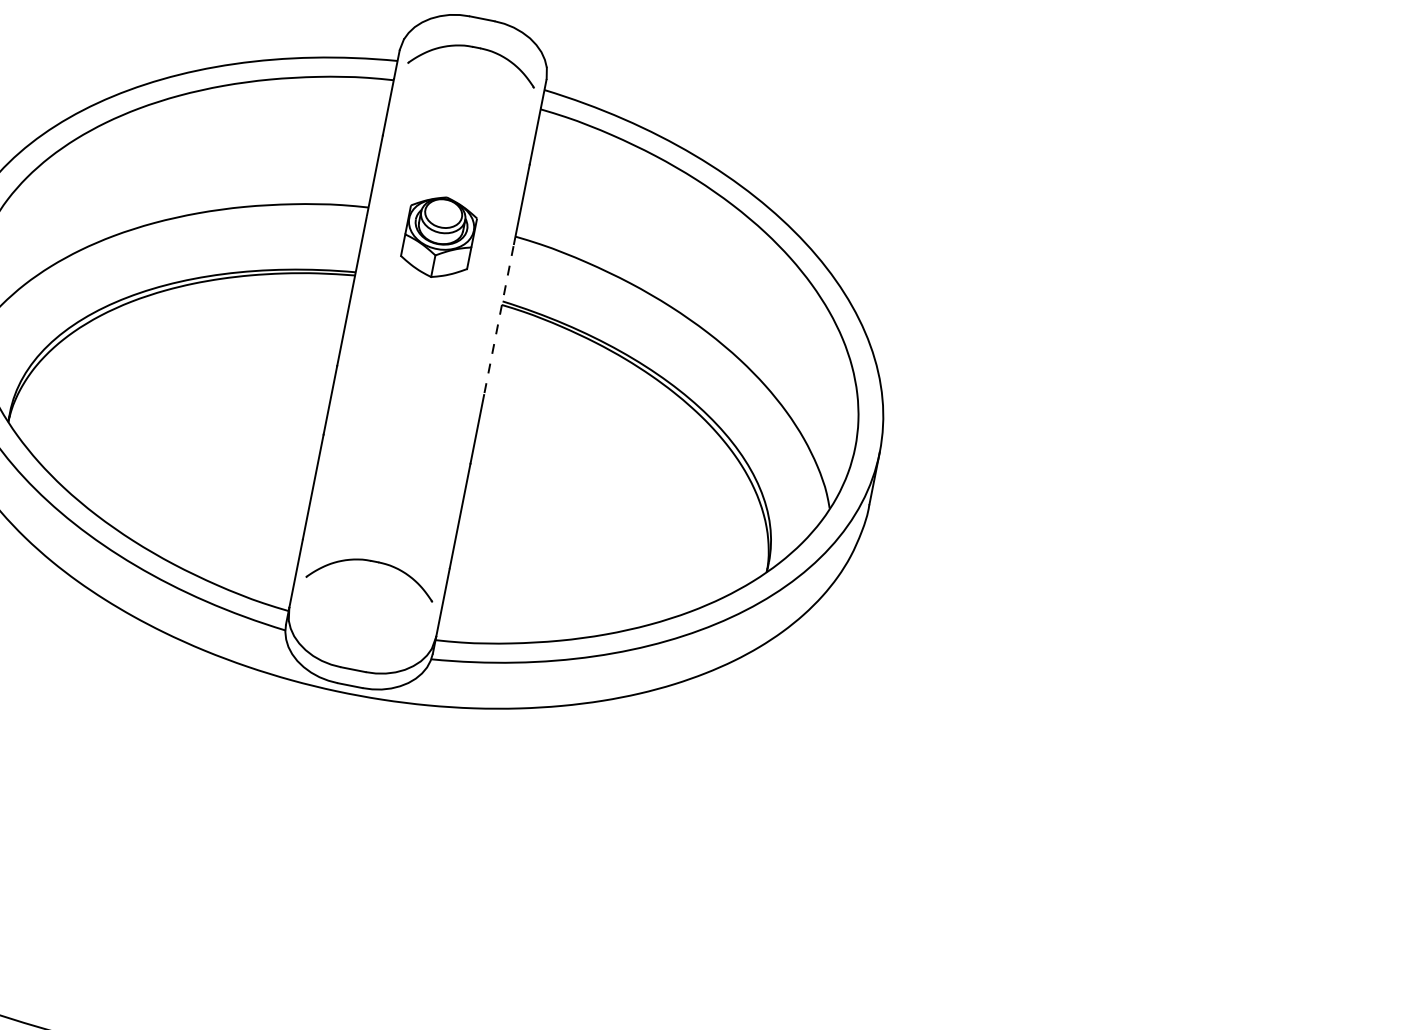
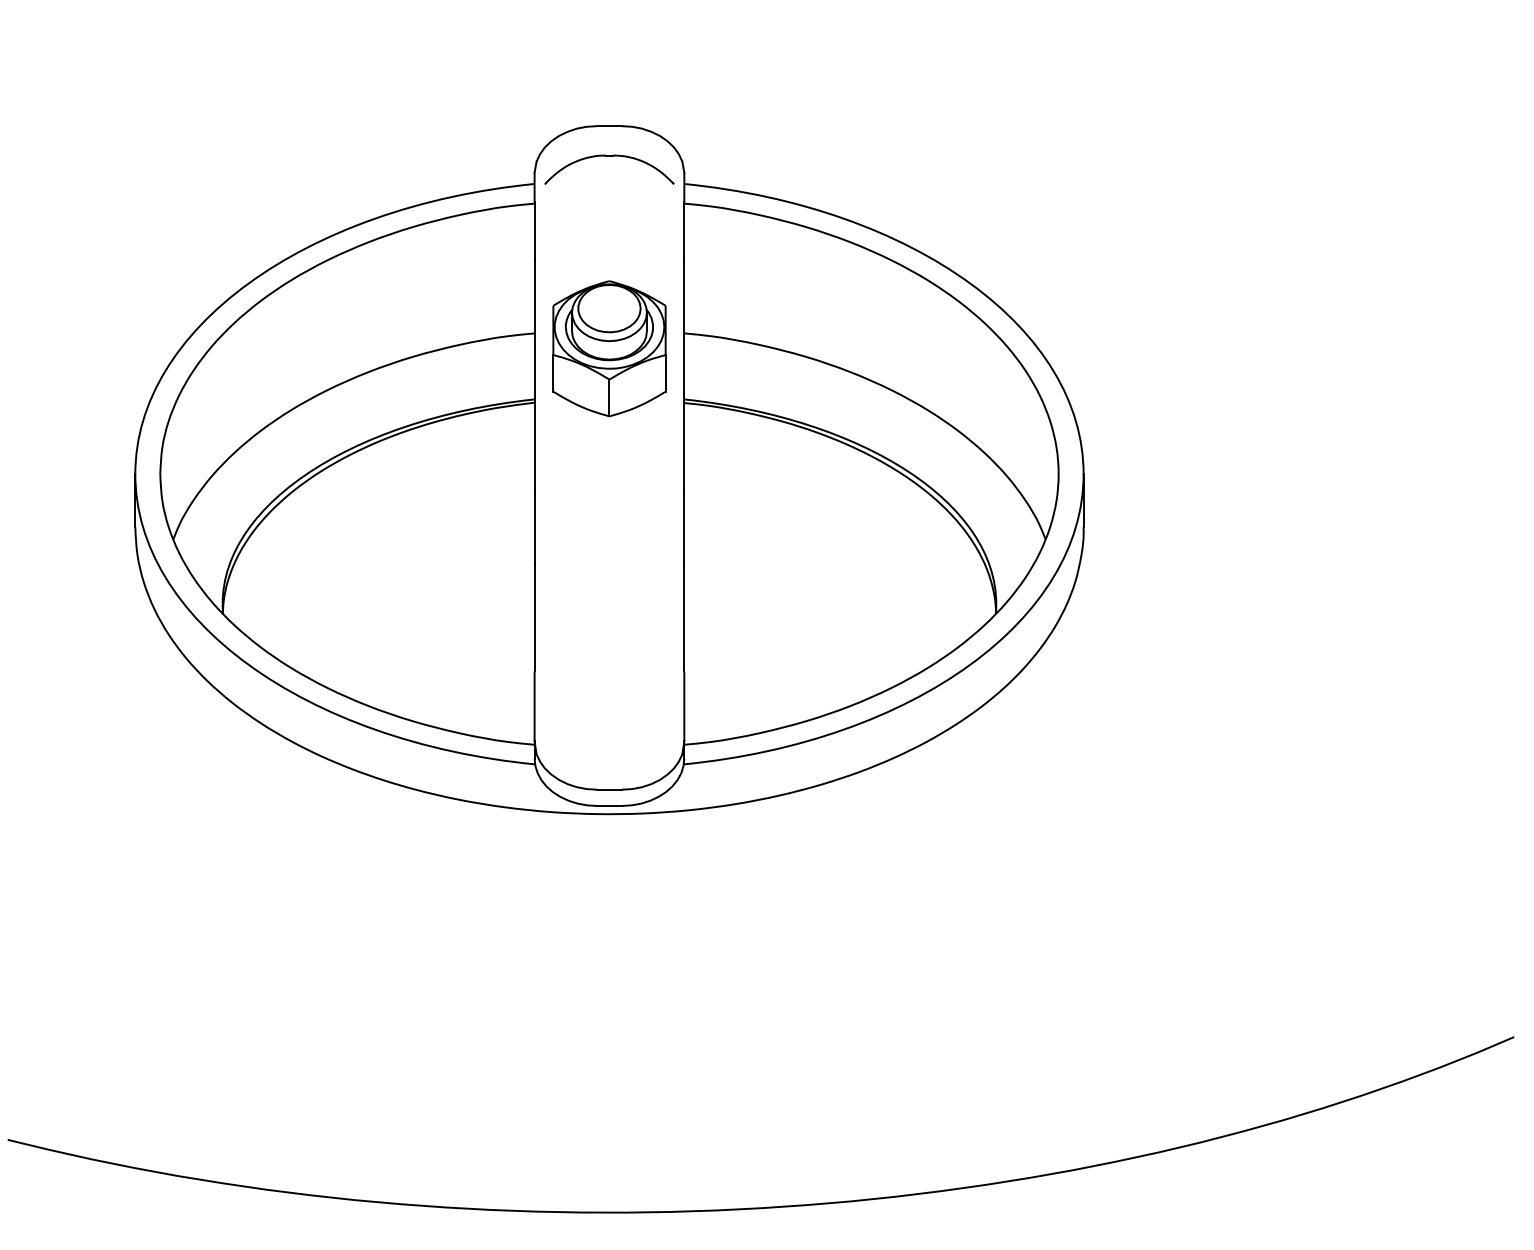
part: (439, 236) -> (609, 348), size x1.67
line: (498, 321) -> (684, 419), dashed -> solid
part: (374, 562) -> (609, 680), removed

